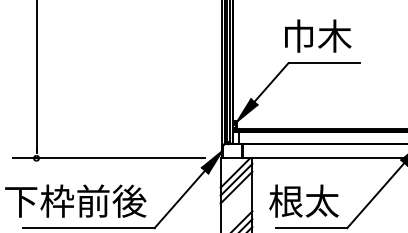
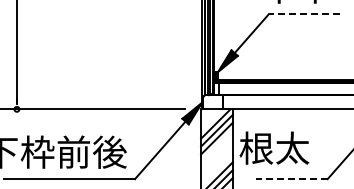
line: (324, 63) -> (304, 14), solid -> dashed
text: (303, 200) -> (273, 147), moved
line: (311, 228) -> (291, 179), solid -> dashed

